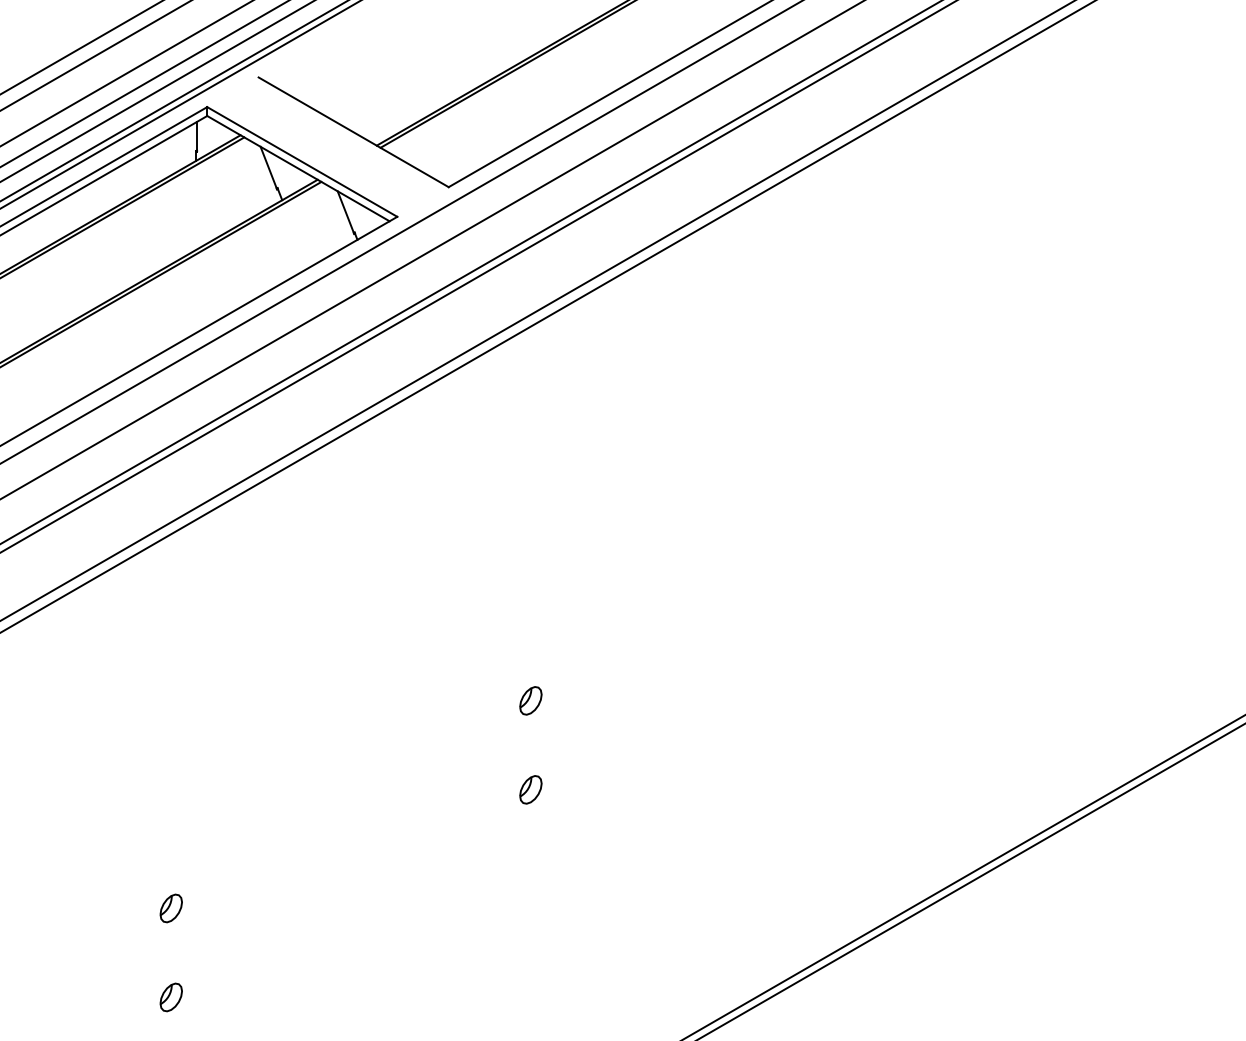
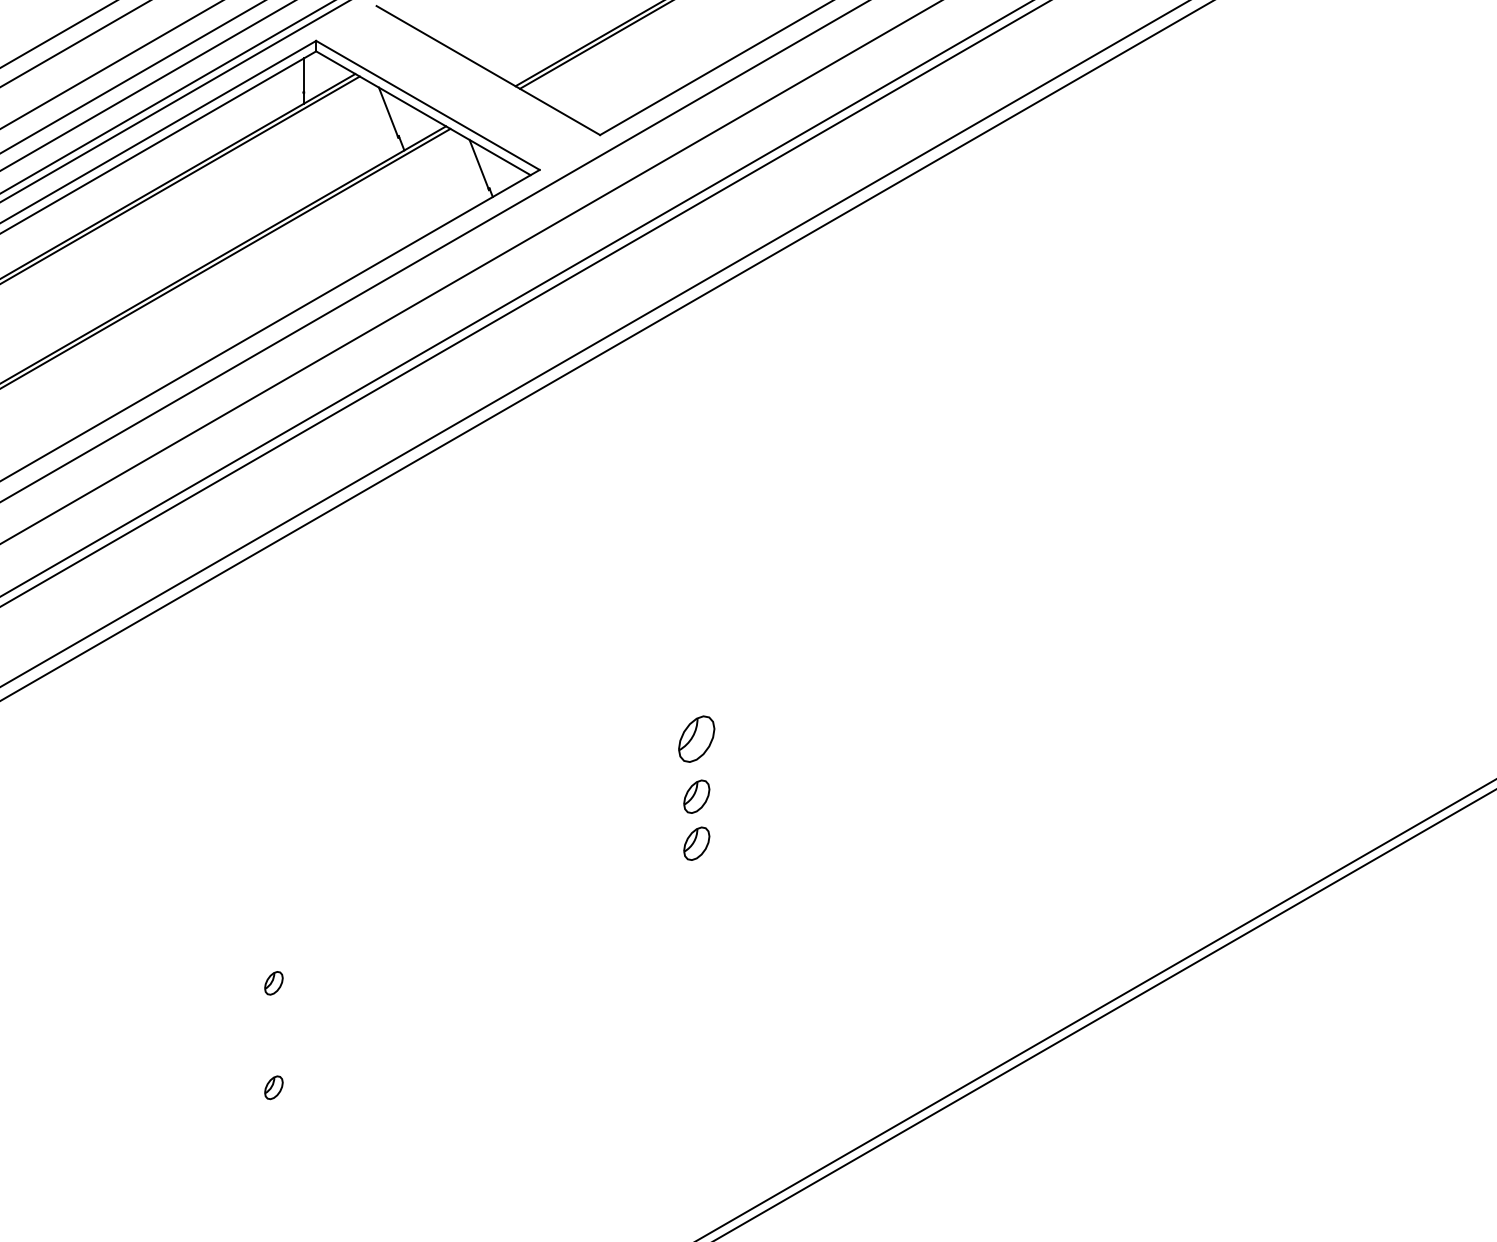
part: (530, 700) -> (696, 738), size x1.4
part: (530, 749) -> (696, 796), added
part: (170, 908) -> (273, 983), size x0.7
part: (170, 997) -> (273, 1087), size x0.7

